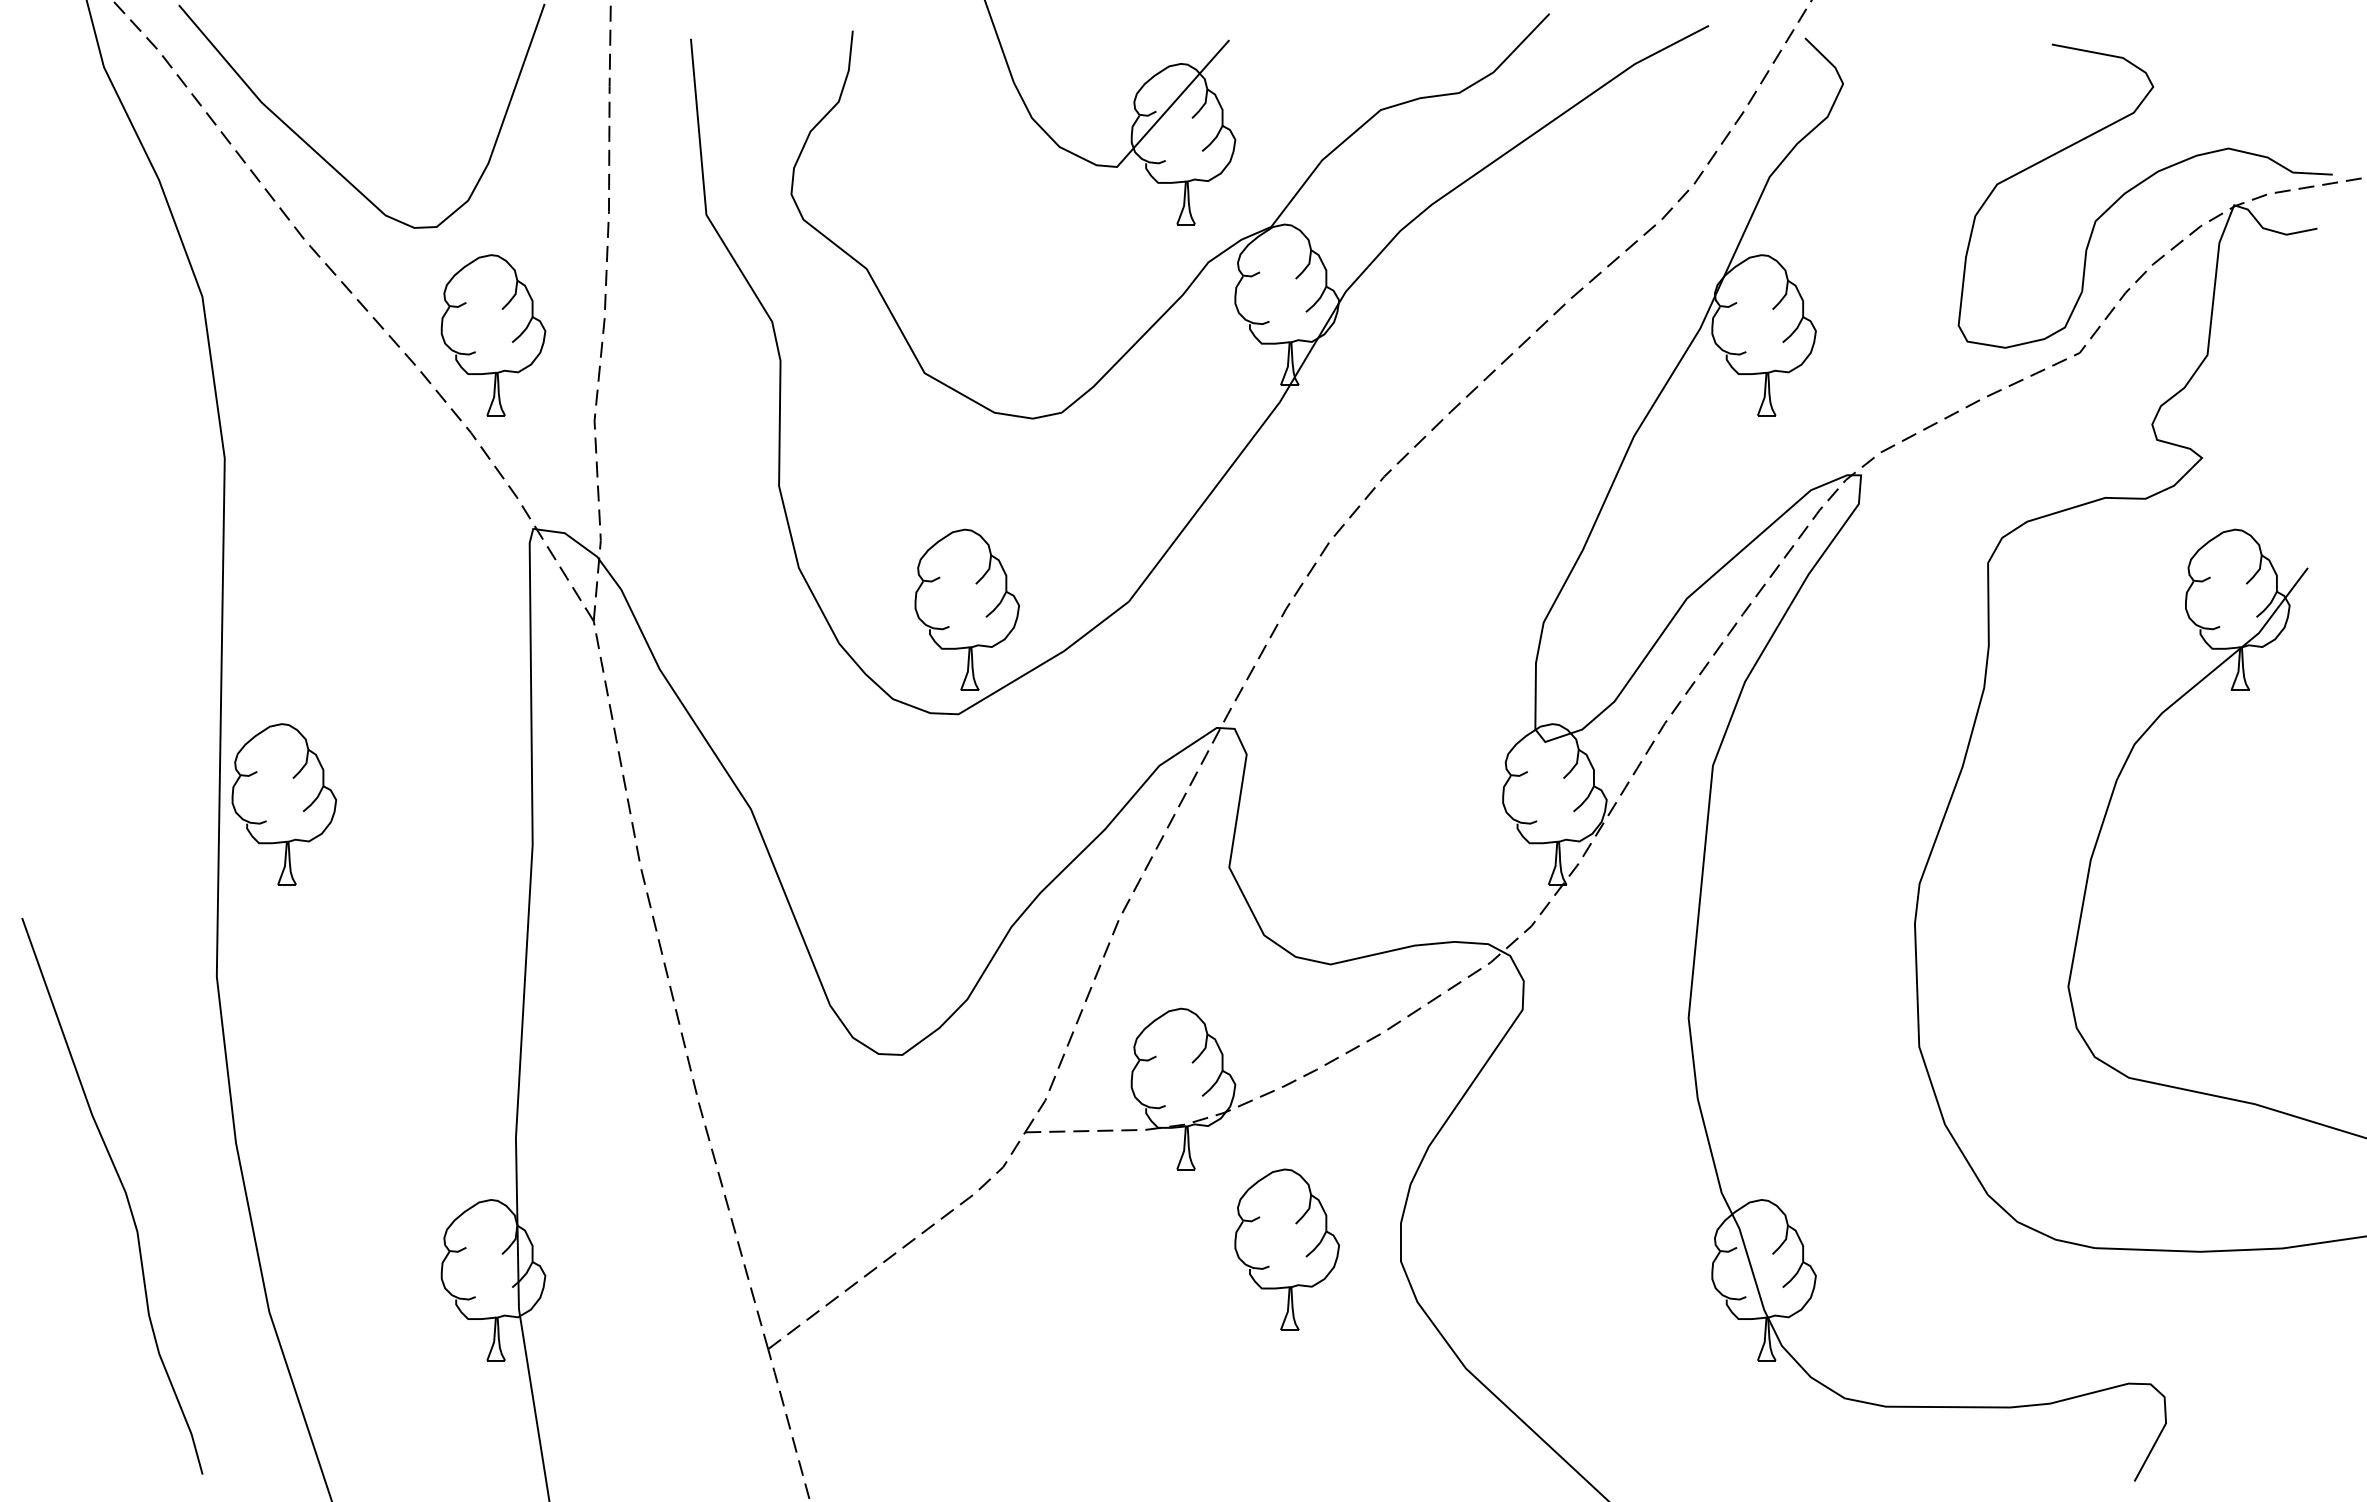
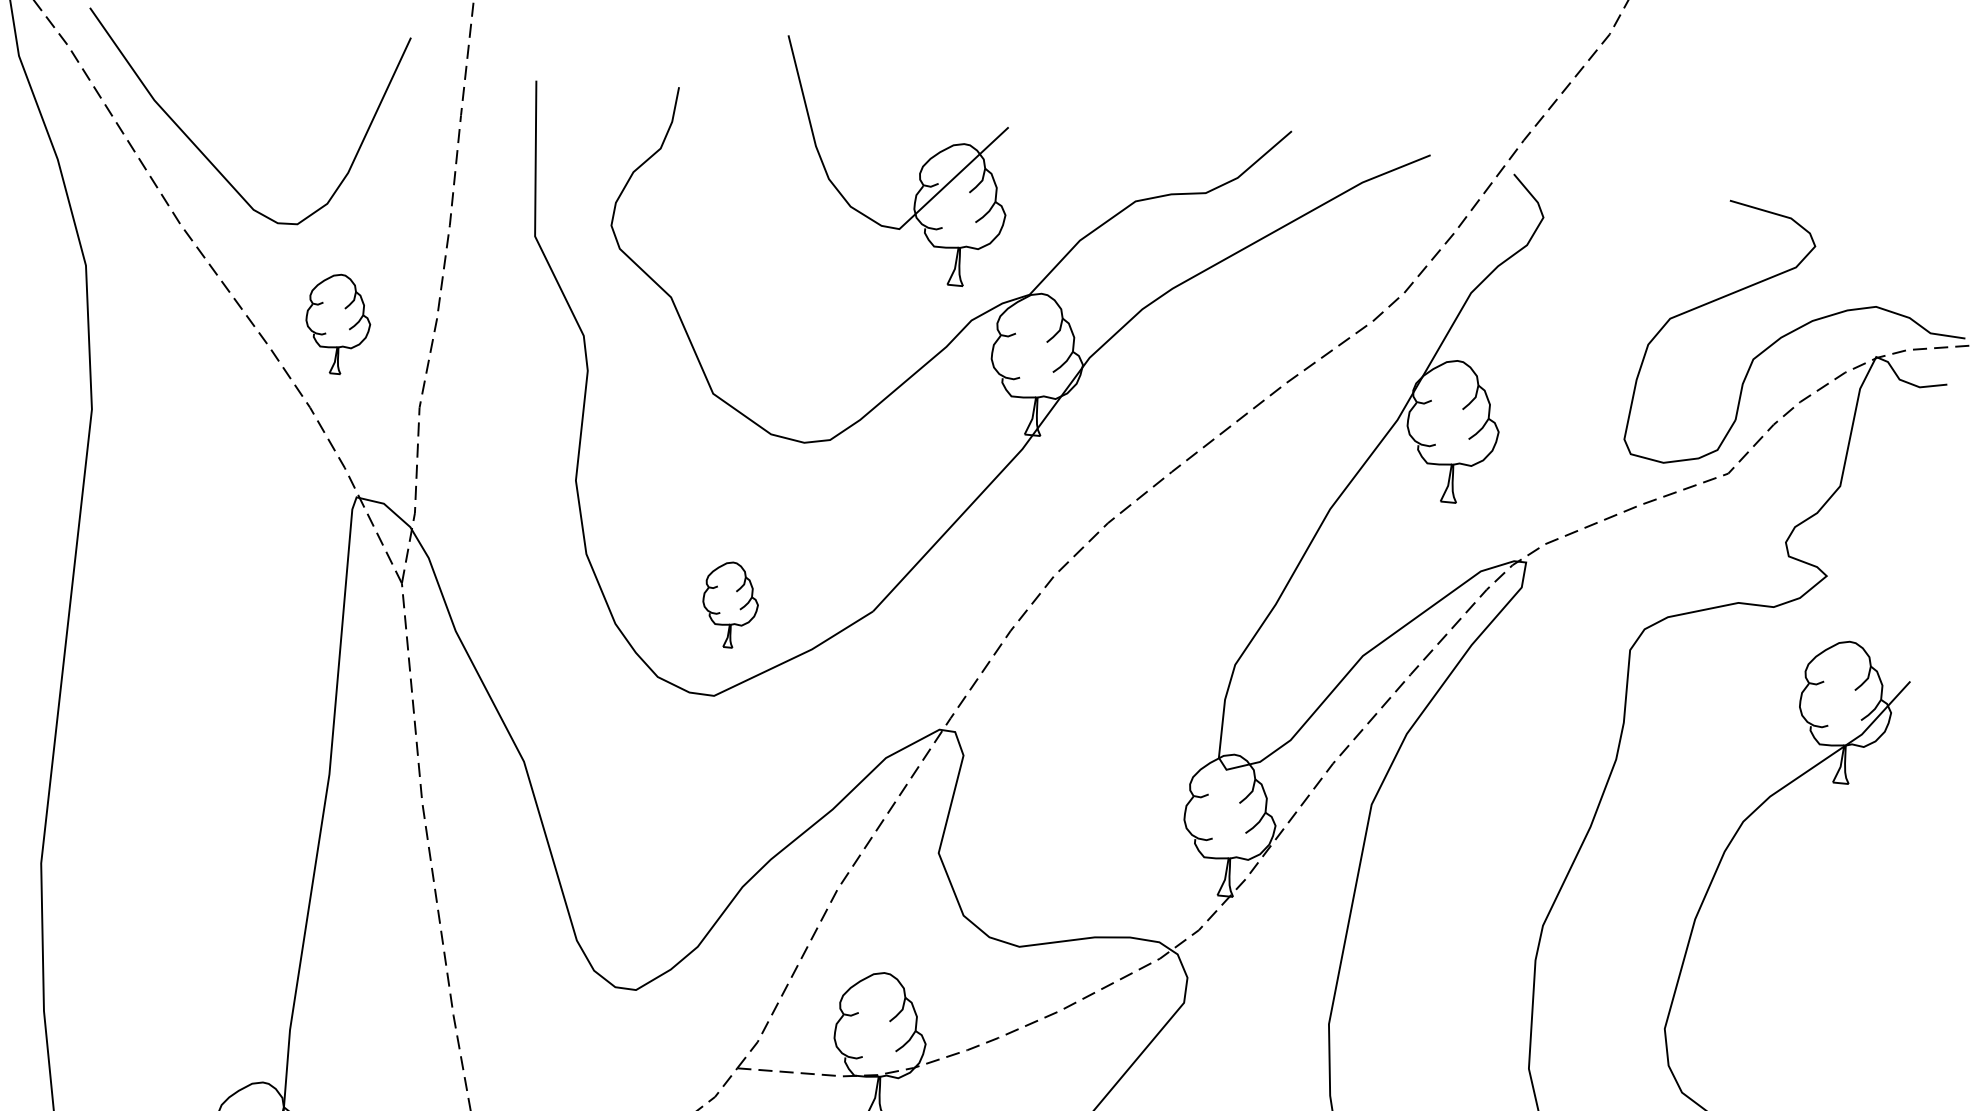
part: (493, 335) -> (338, 324), size x0.7
part: (966, 609) -> (729, 604), size x0.6
part: (284, 804) -> (115, 718), removed

